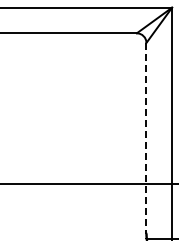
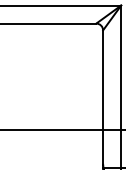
line: (146, 138) -> (103, 97), dashed -> solid

